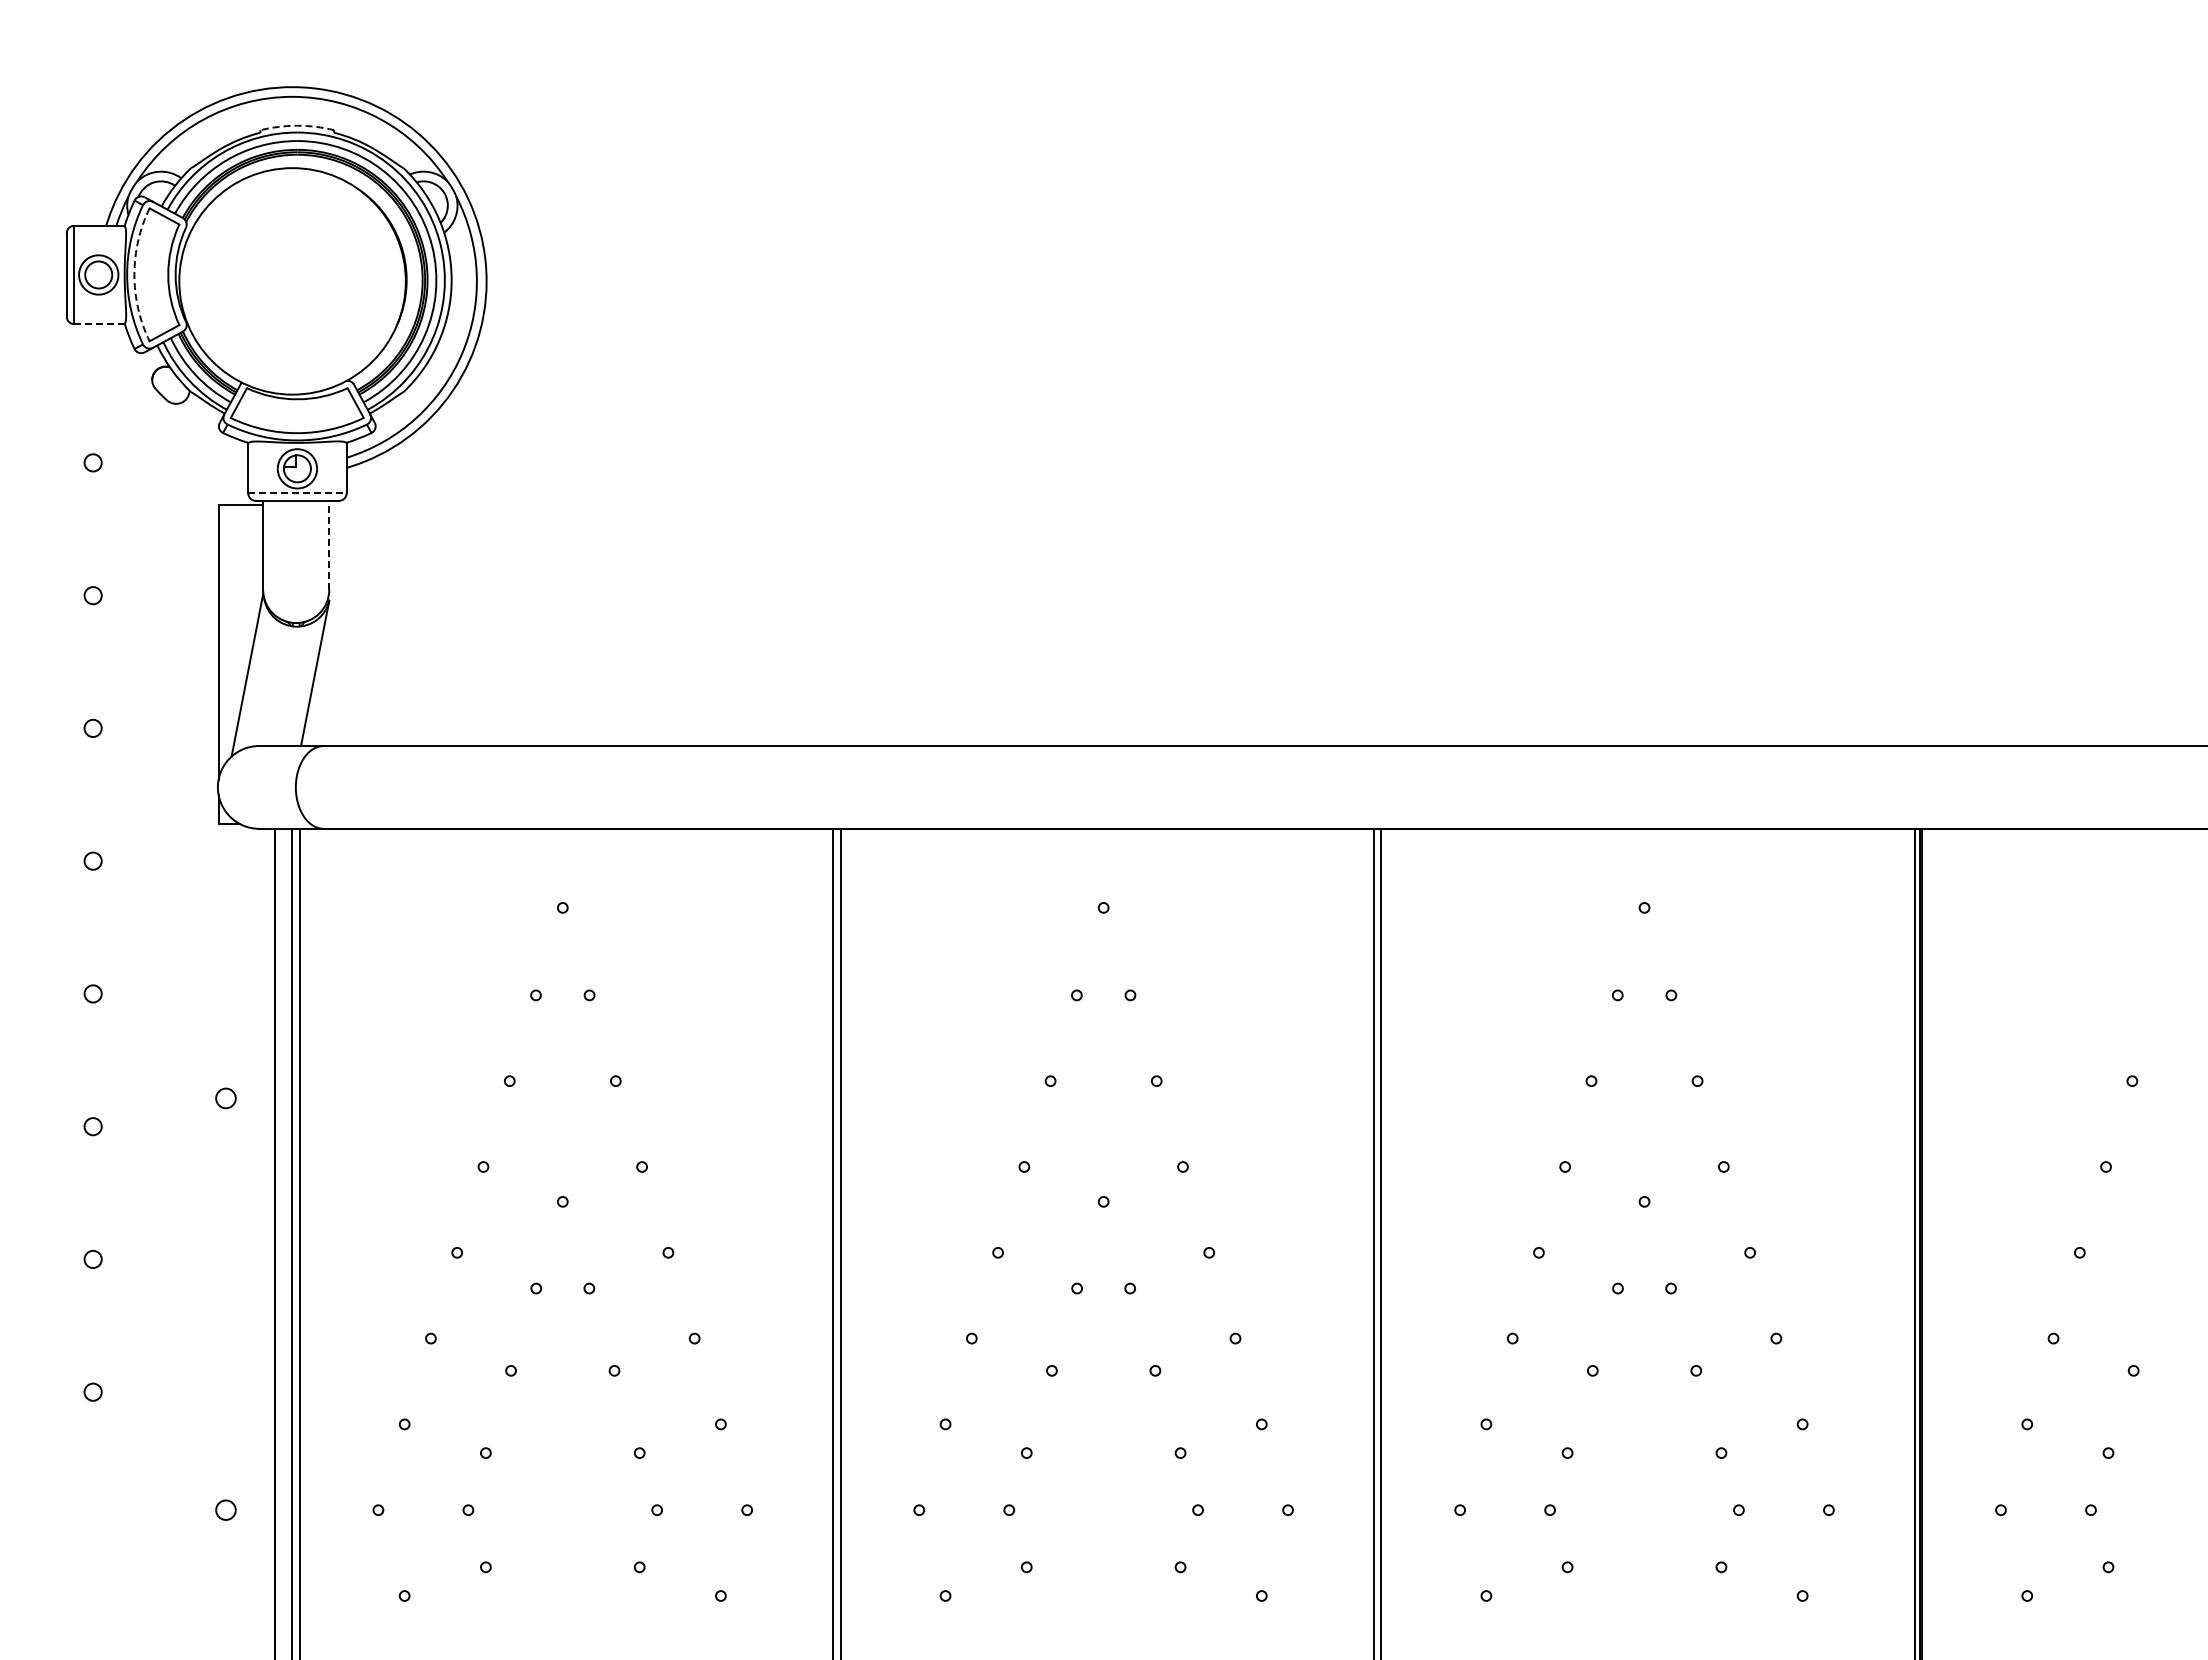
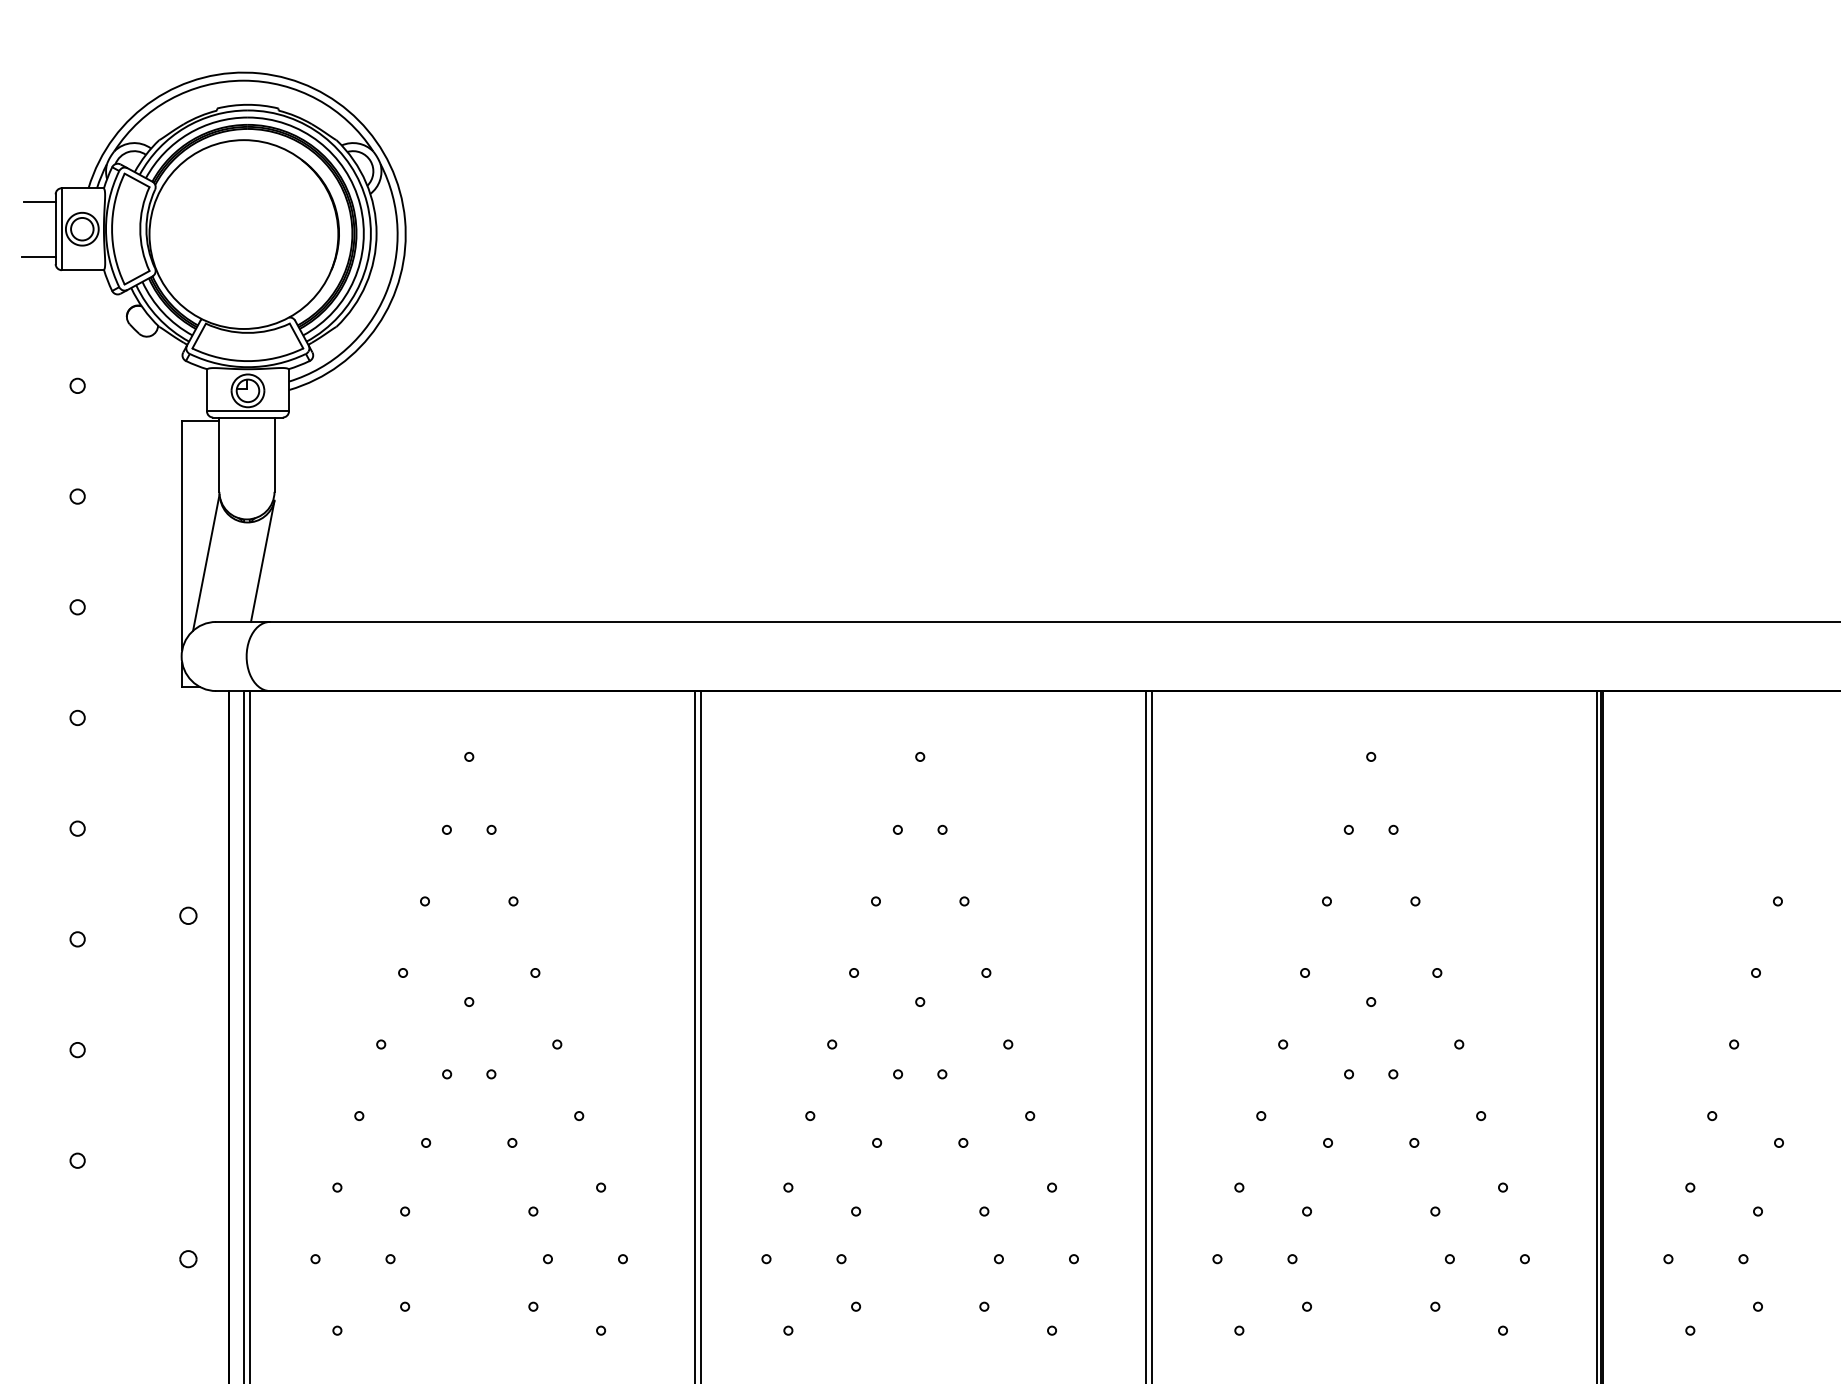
arc: (297, 125) -> (248, 104), dashed -> solid
line: (47, 241) -> (39, 201), added
arc: (134, 274) -> (112, 228), dashed -> solid
line: (46, 308) -> (38, 257), added
line: (99, 324) -> (82, 270), dashed -> solid
line: (297, 493) -> (248, 411), dashed -> solid
line: (329, 545) -> (274, 454), dashed -> solid

